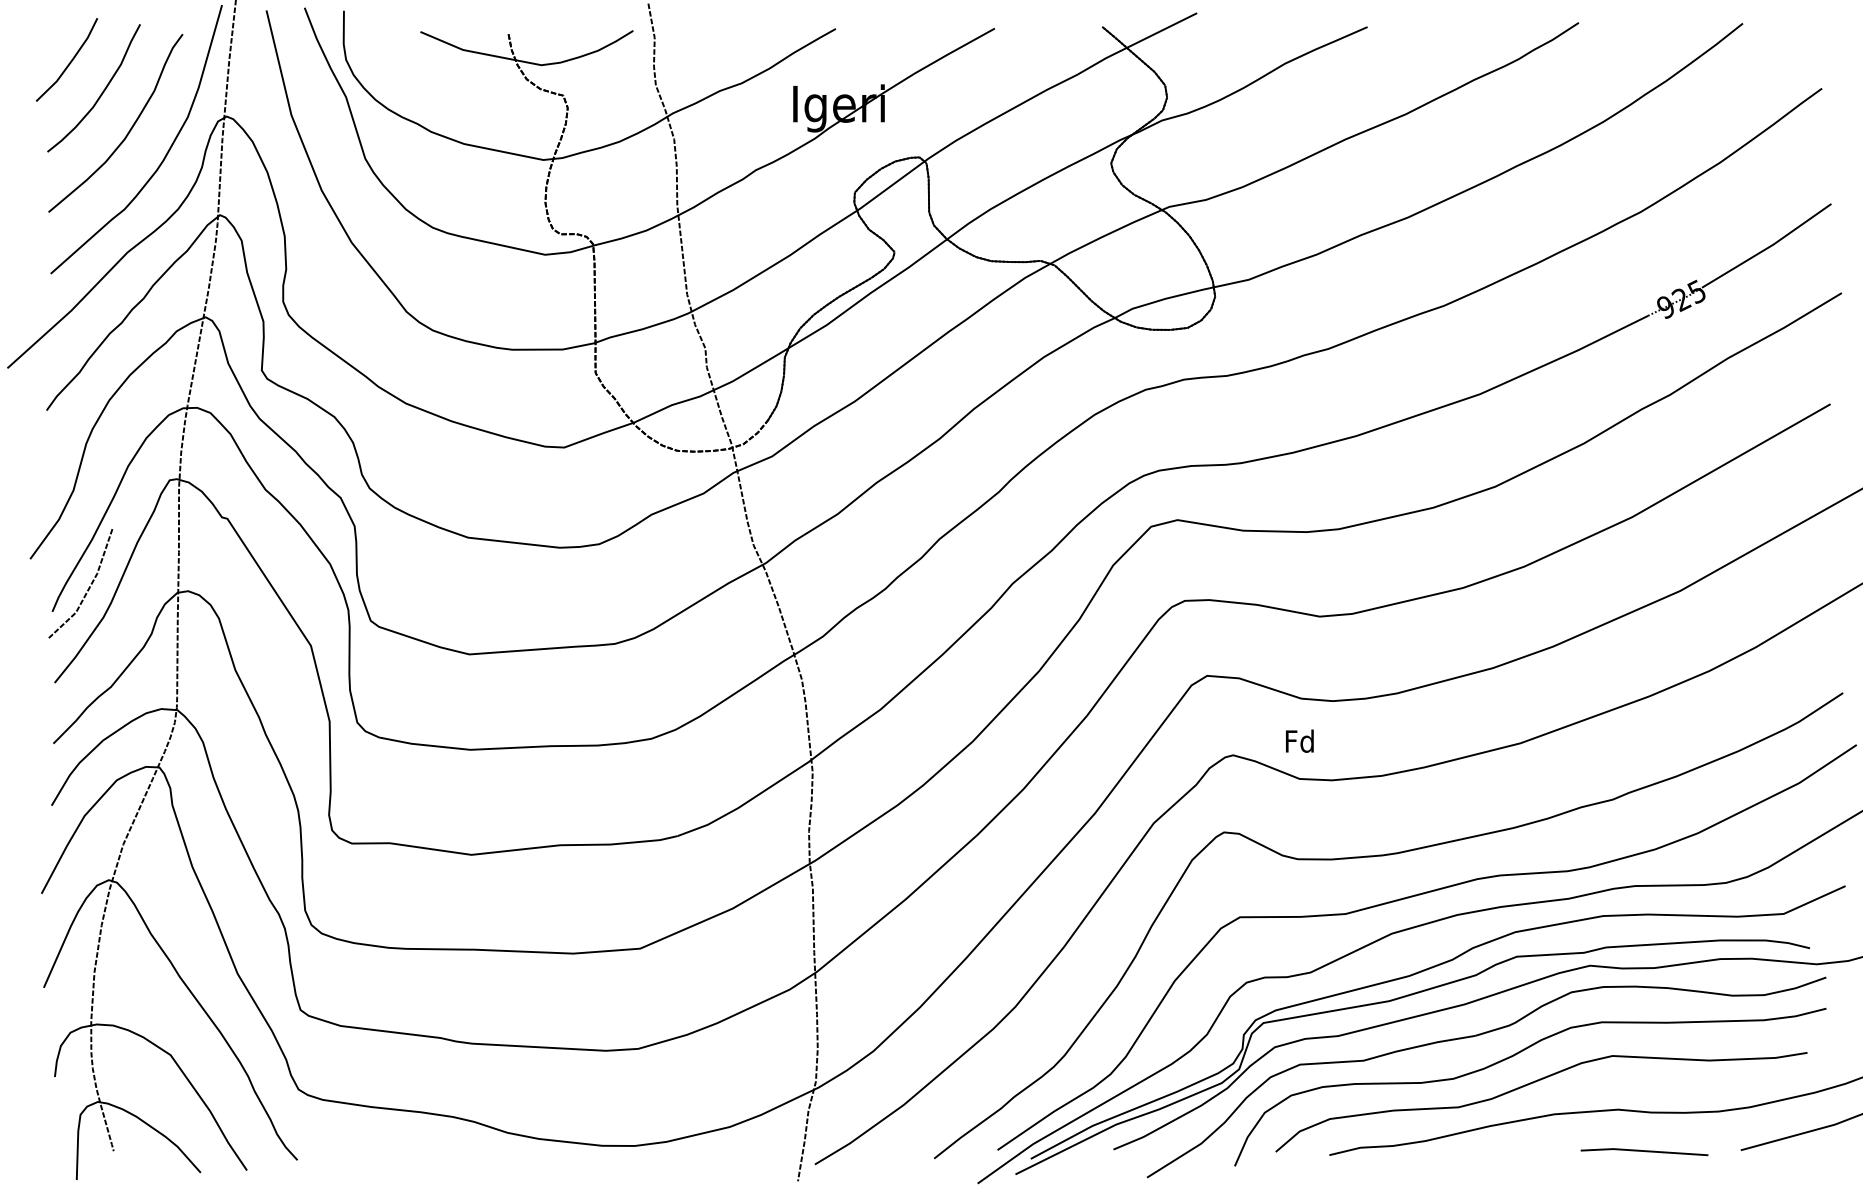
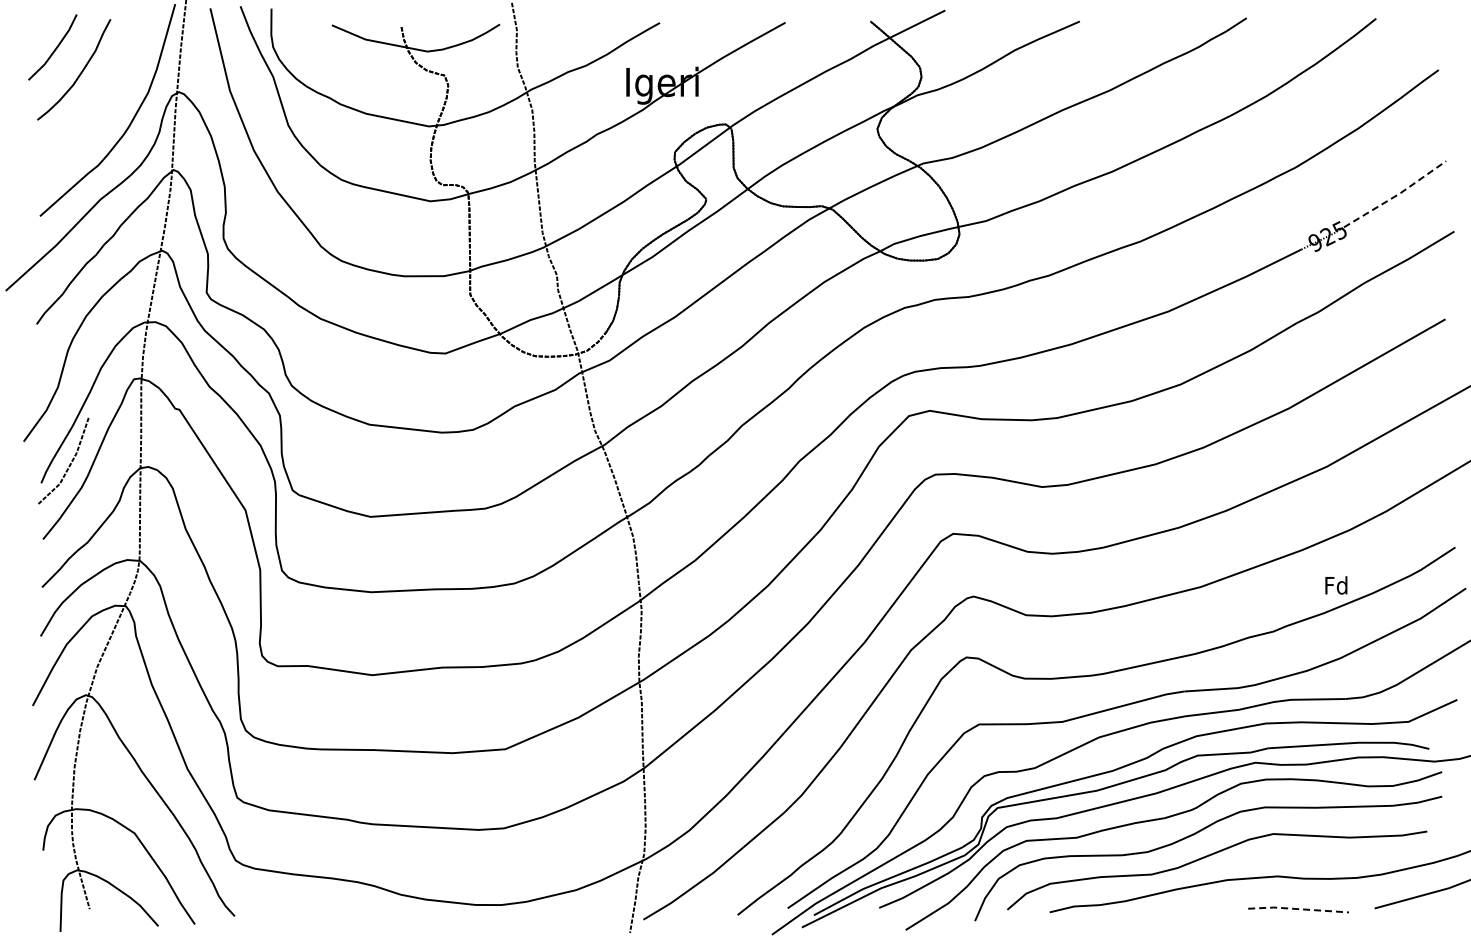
curve: (127, 132) -> (100, 104), removed
line: (1768, 247) -> (1396, 195), solid -> dashed
text: (1299, 741) -> (1336, 585), moved
line: (1644, 1151) -> (1298, 909), solid -> dashed

